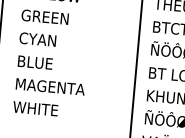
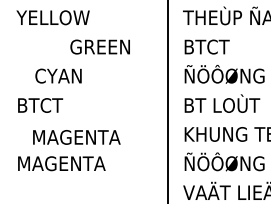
text: (44, 16) -> (99, 46), moved
text: (37, 39) -> (58, 75), moved
text: (39, 63) -> (45, 105), BLUE -> BTCT
text: (50, 86) -> (76, 137), moved
text: (48, 109) -> (61, 163), WHITE -> MAGENTA

